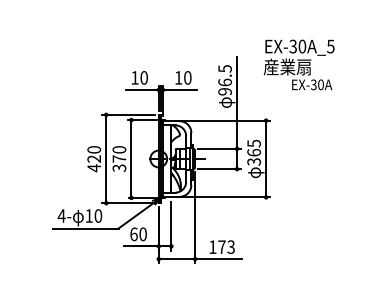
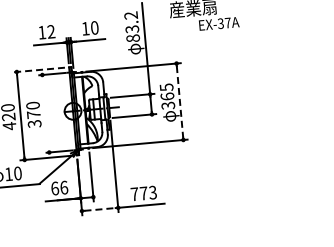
text: (143, 77) -> (50, 31), 10 -> 12
text: (224, 80) -> (131, 27), 96.5 -> 83.2
text: (320, 84) -> (227, 22), EX-30A -> EX-37A
line: (127, 114) -> (37, 69), solid -> dashed
line: (131, 158) -> (45, 113), removed
line: (266, 159) -> (180, 102), solid -> dashed
text: (142, 234) -> (63, 187), 60 -> 66
text: (212, 246) -> (134, 193), 173 -> 773
line: (176, 259) -> (99, 209), solid -> dashed

